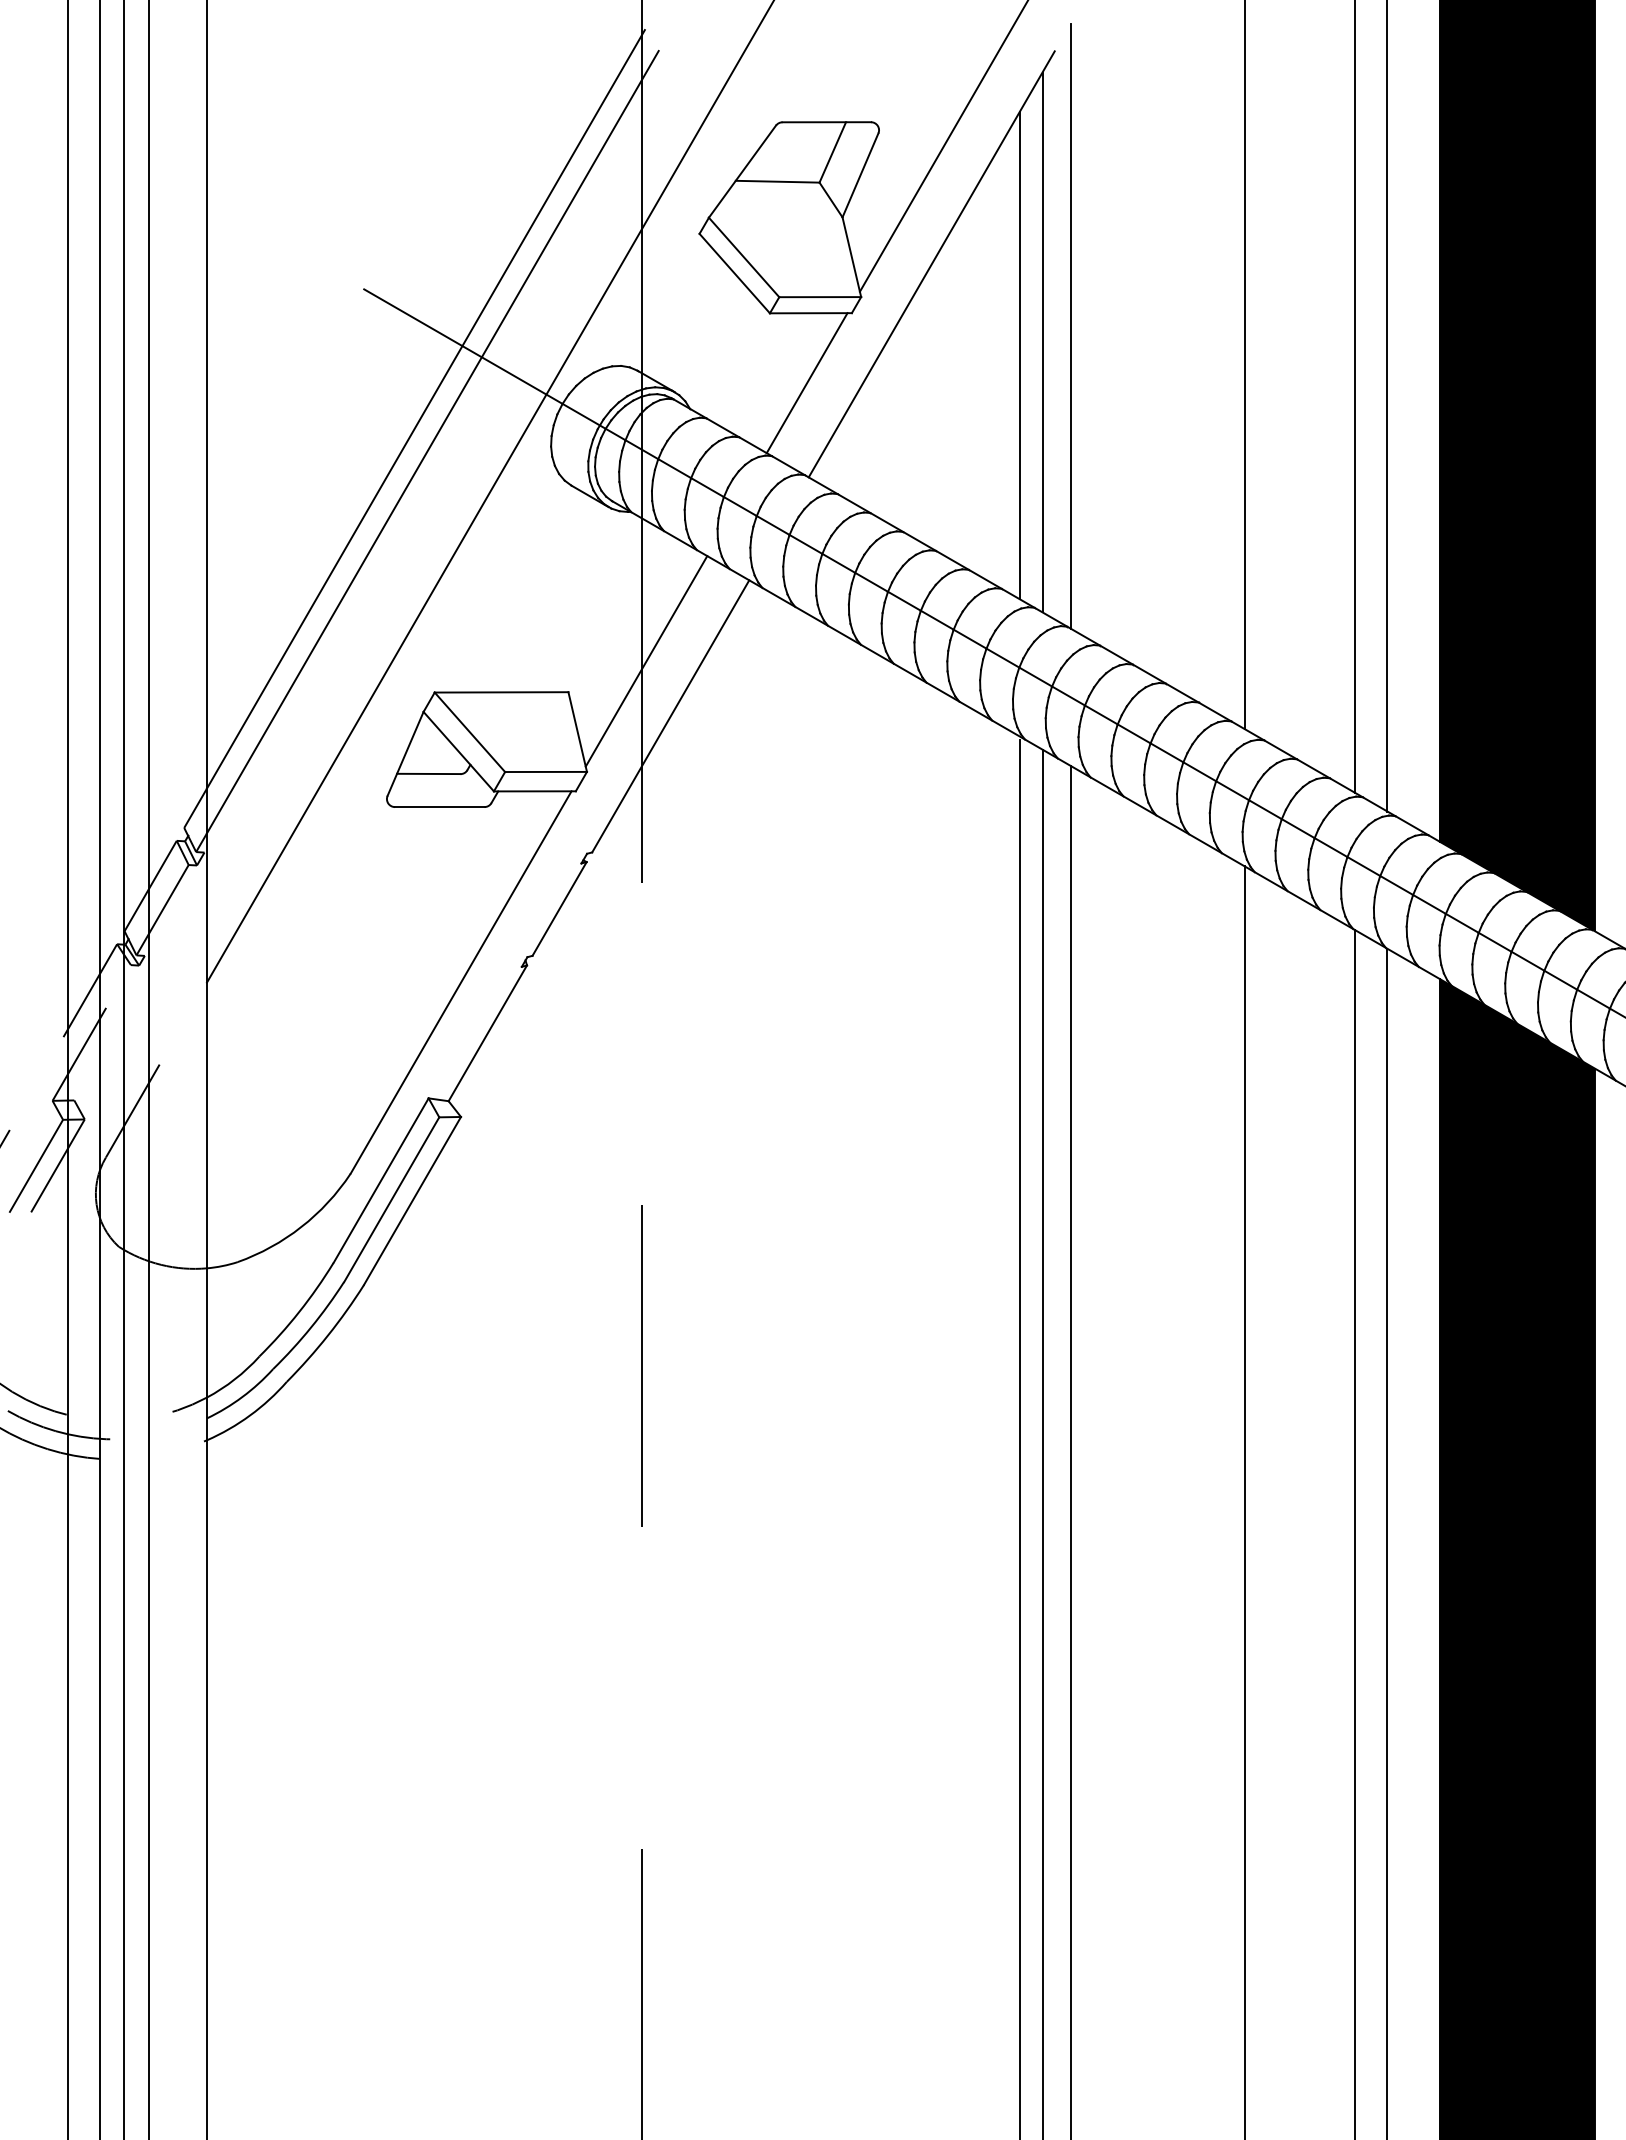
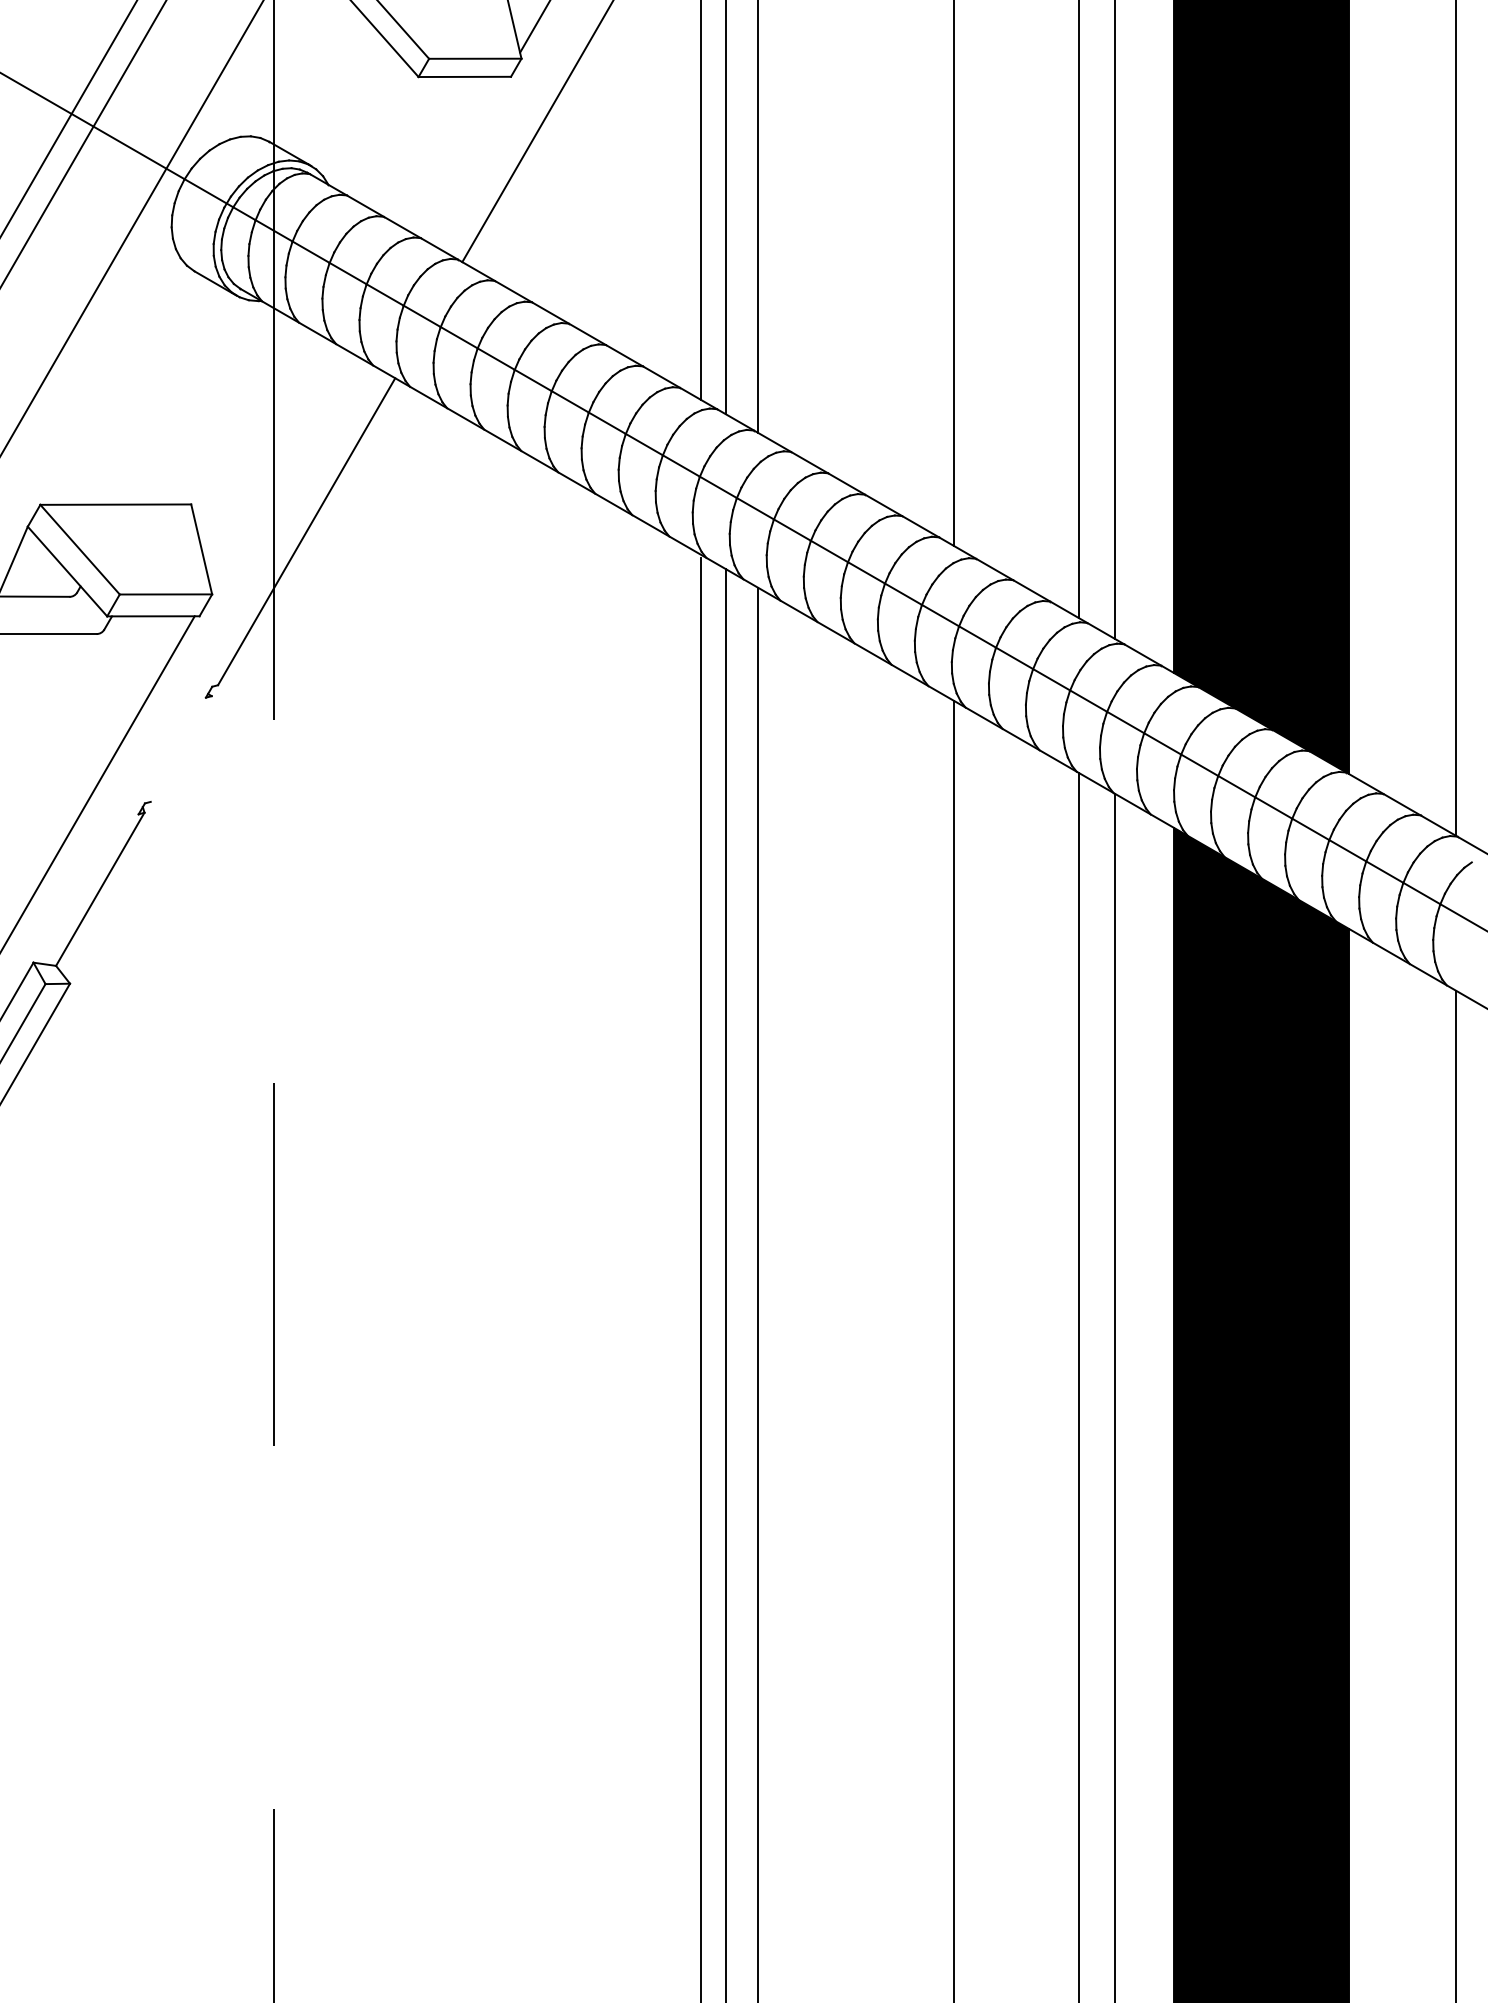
line: (806, 383) -> (459, 156), removed
line: (646, 661) -> (279, 469), removed
line: (559, 908) -> (181, 748), removed

